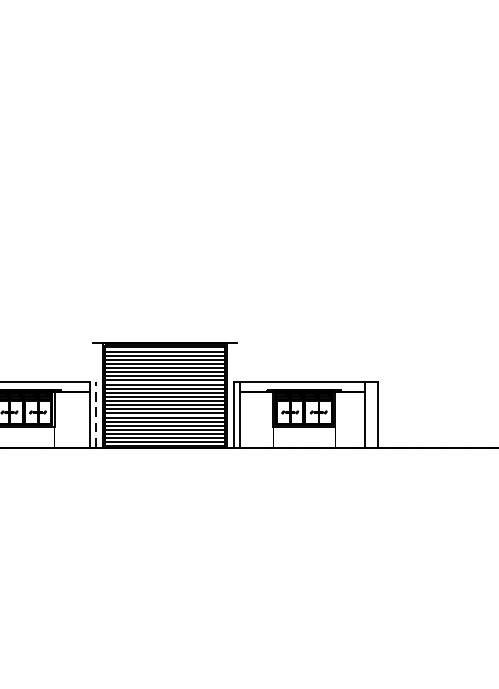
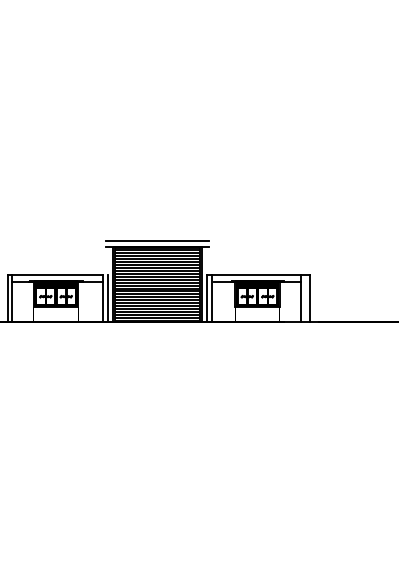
line: (165, 334) -> (157, 240), added
line: (95, 414) -> (107, 298), dashed -> solid

